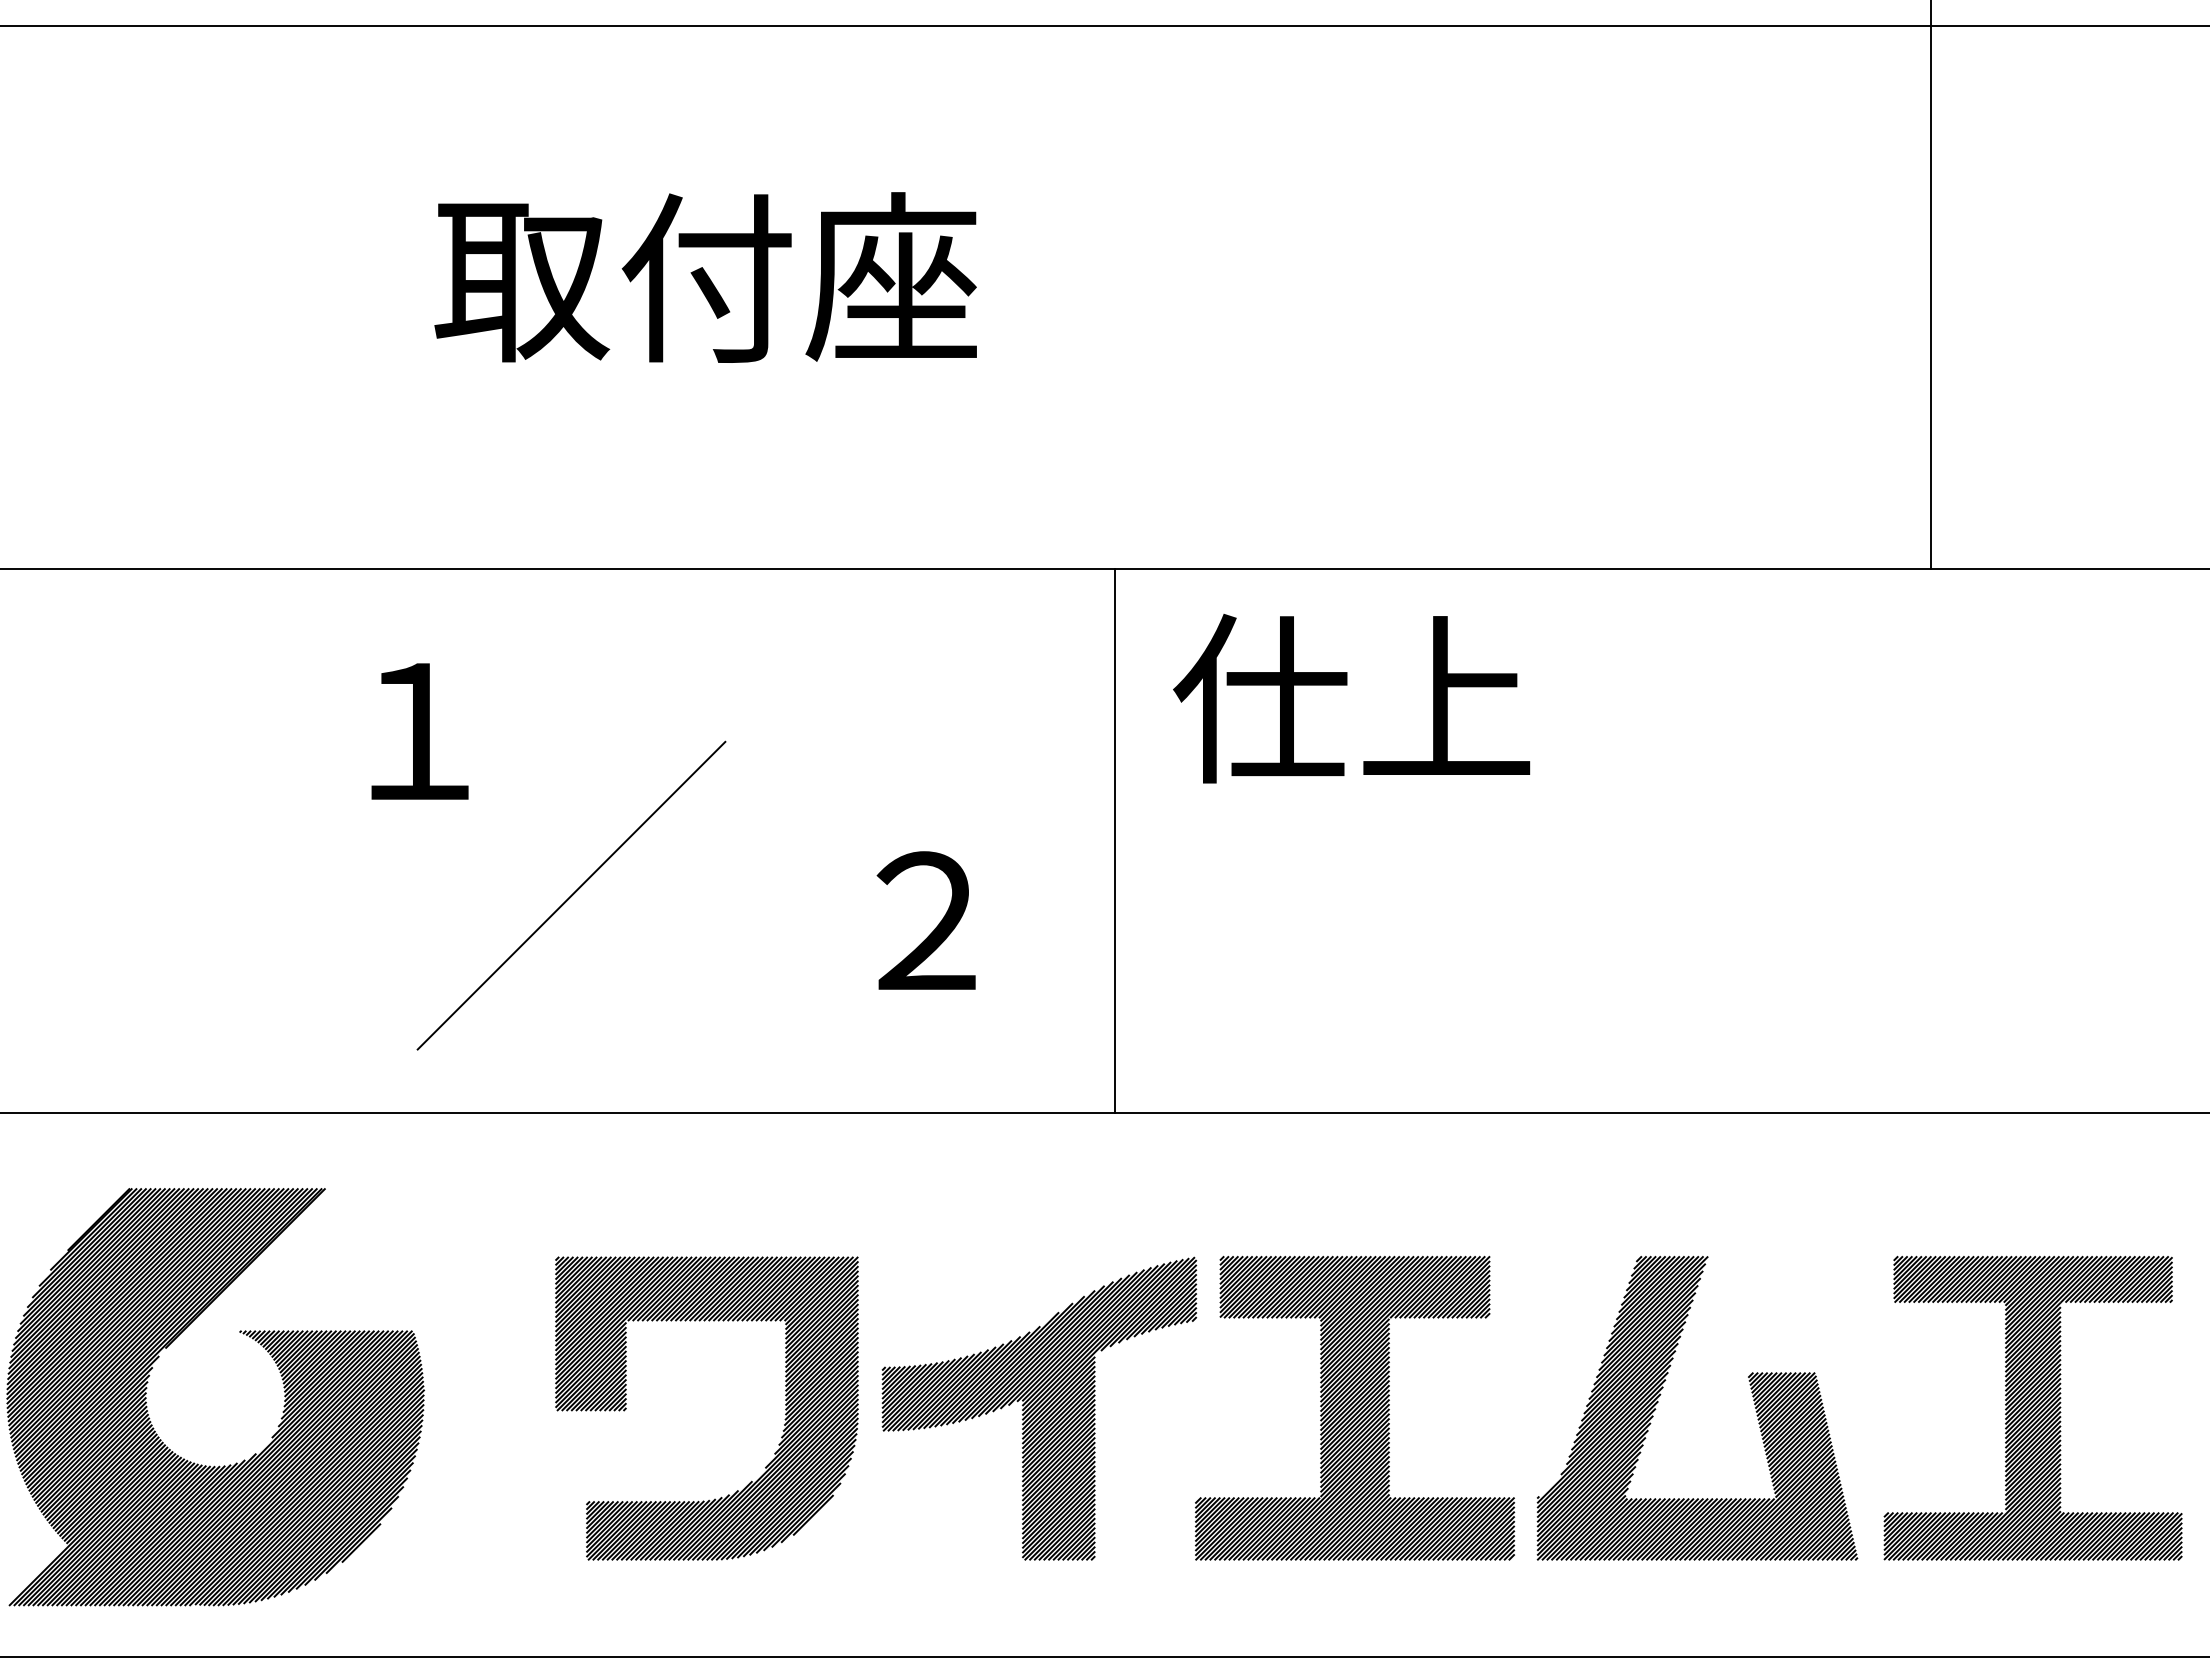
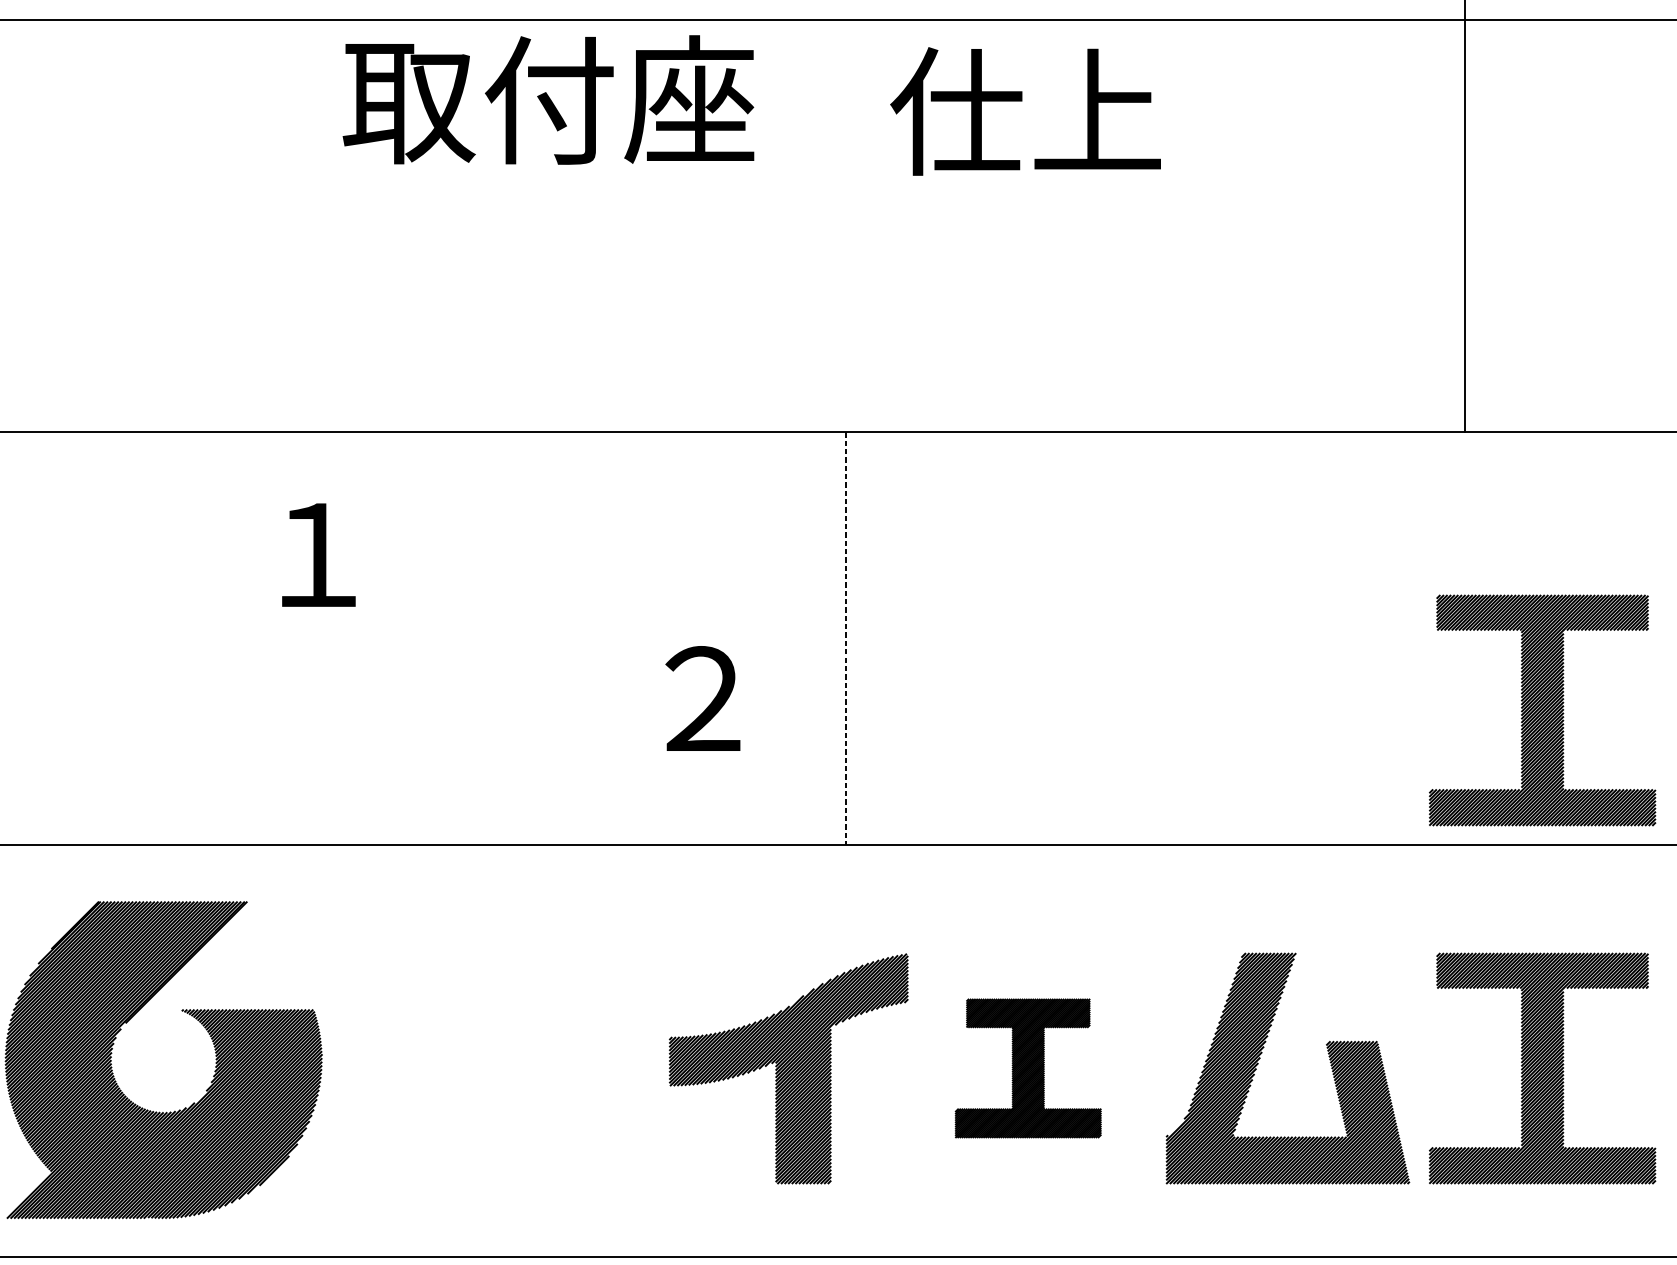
text: (705, 277) -> (548, 99), moved
text: (1351, 698) -> (1025, 111), moved
line: (1115, 841) -> (846, 638), solid -> dashed
line: (571, 895) -> (433, 679), removed
part: (2032, 935) -> (1542, 709), added
part: (1355, 1407) -> (1028, 1067), size x0.6
part: (784, 1419) -> (595, 1077), removed

